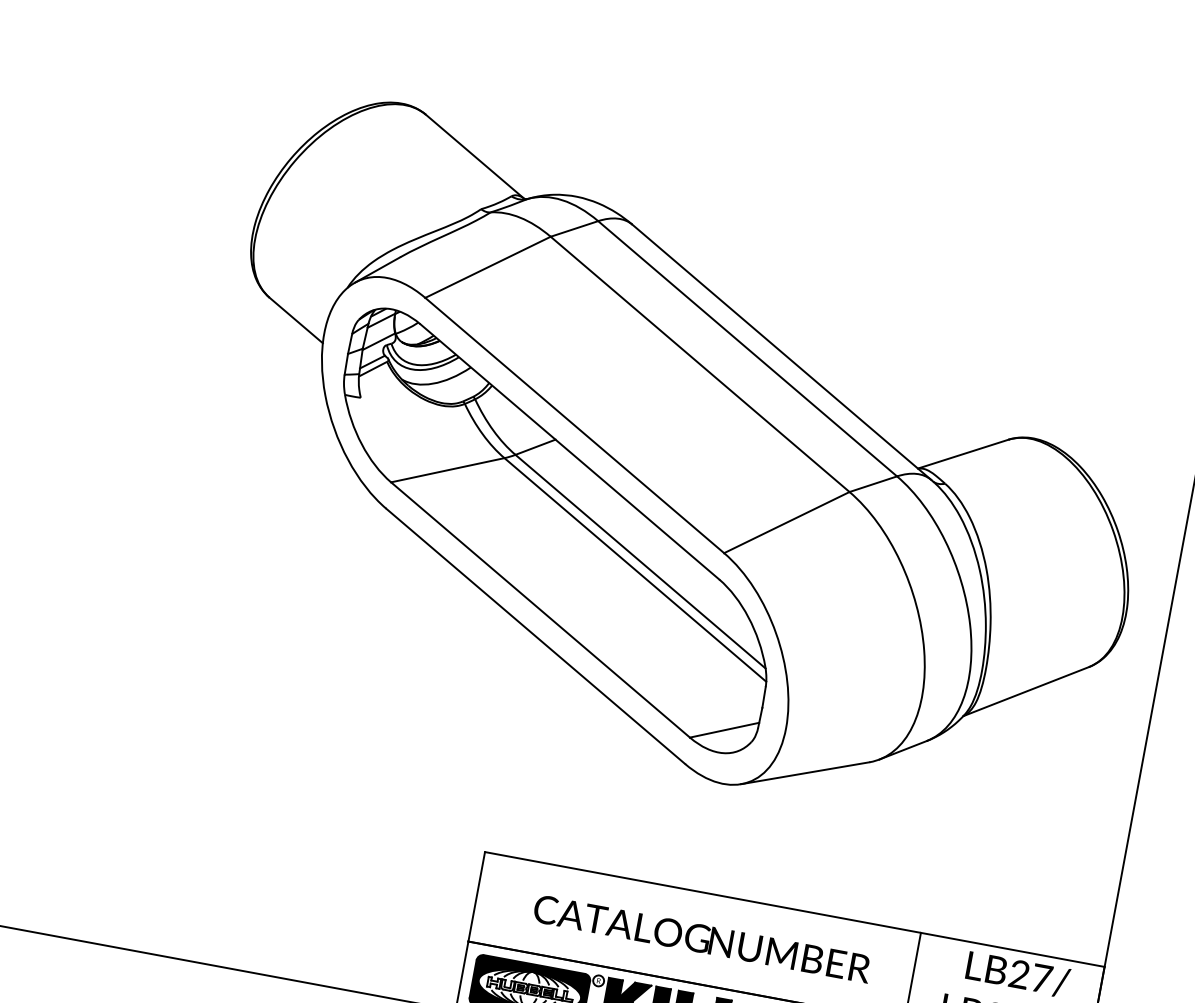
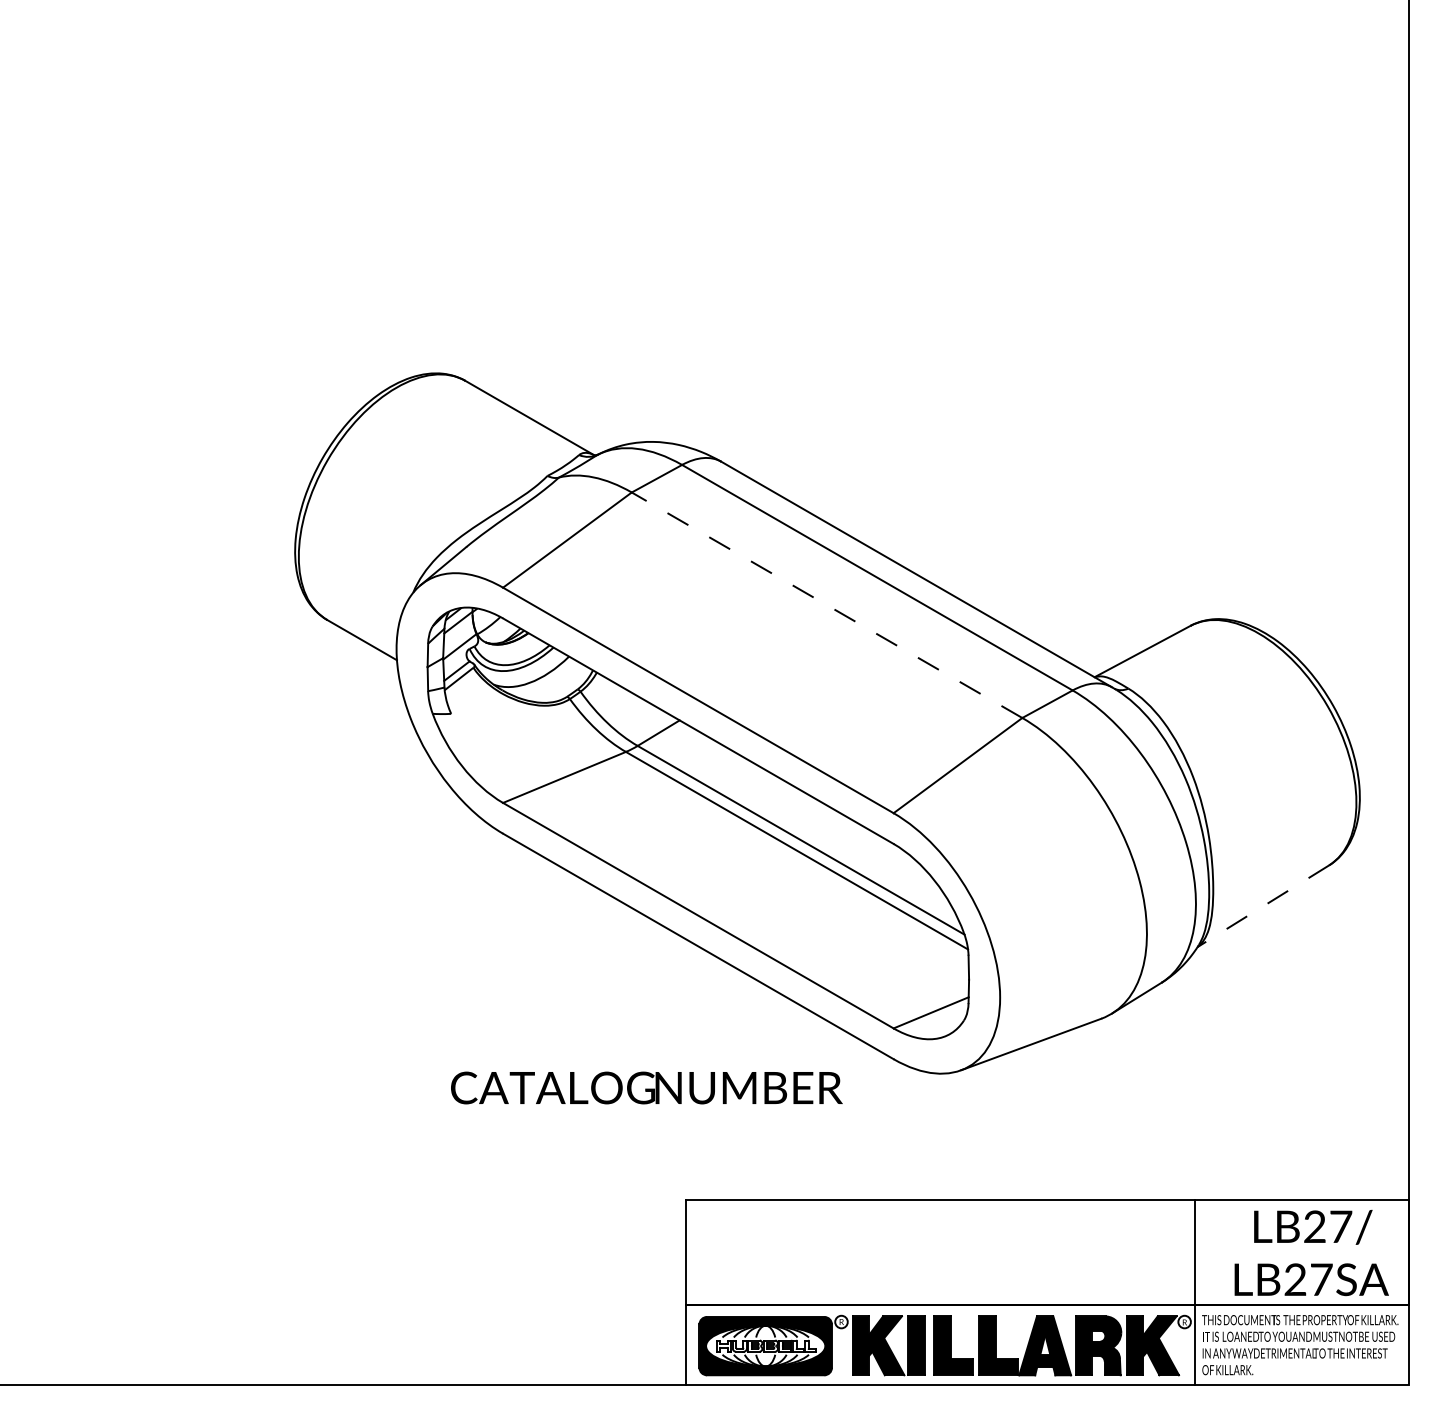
line: (699, 364) -> (826, 605), solid -> dashed
line: (1025, 691) -> (1262, 906), solid -> dashed
text: (702, 938) -> (646, 1087), moved

